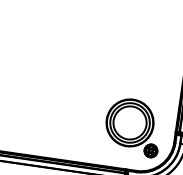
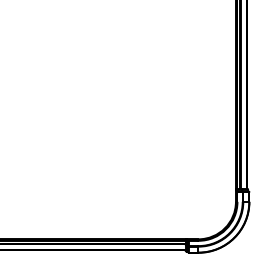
part: (133, 126) -> (187, 190), removed

